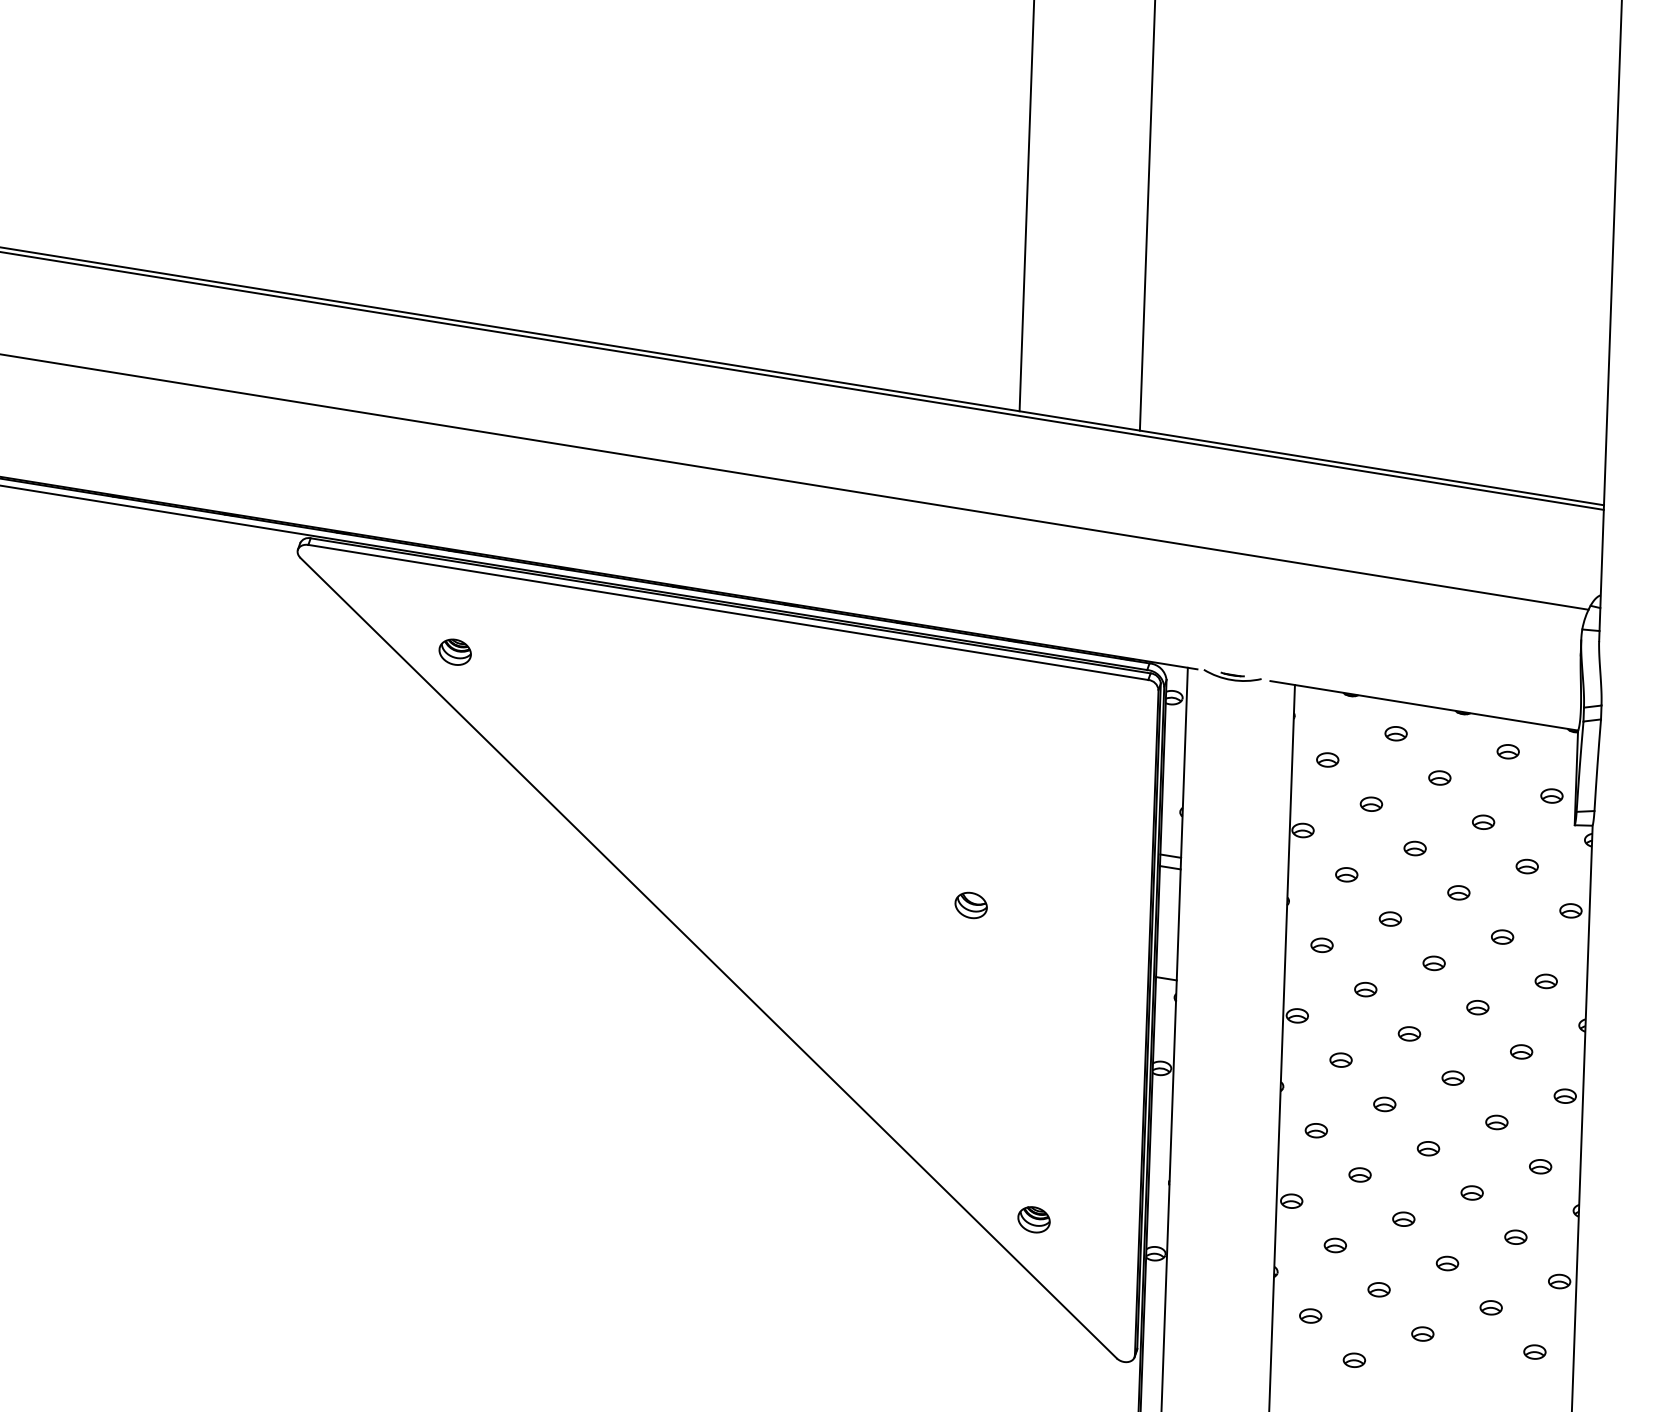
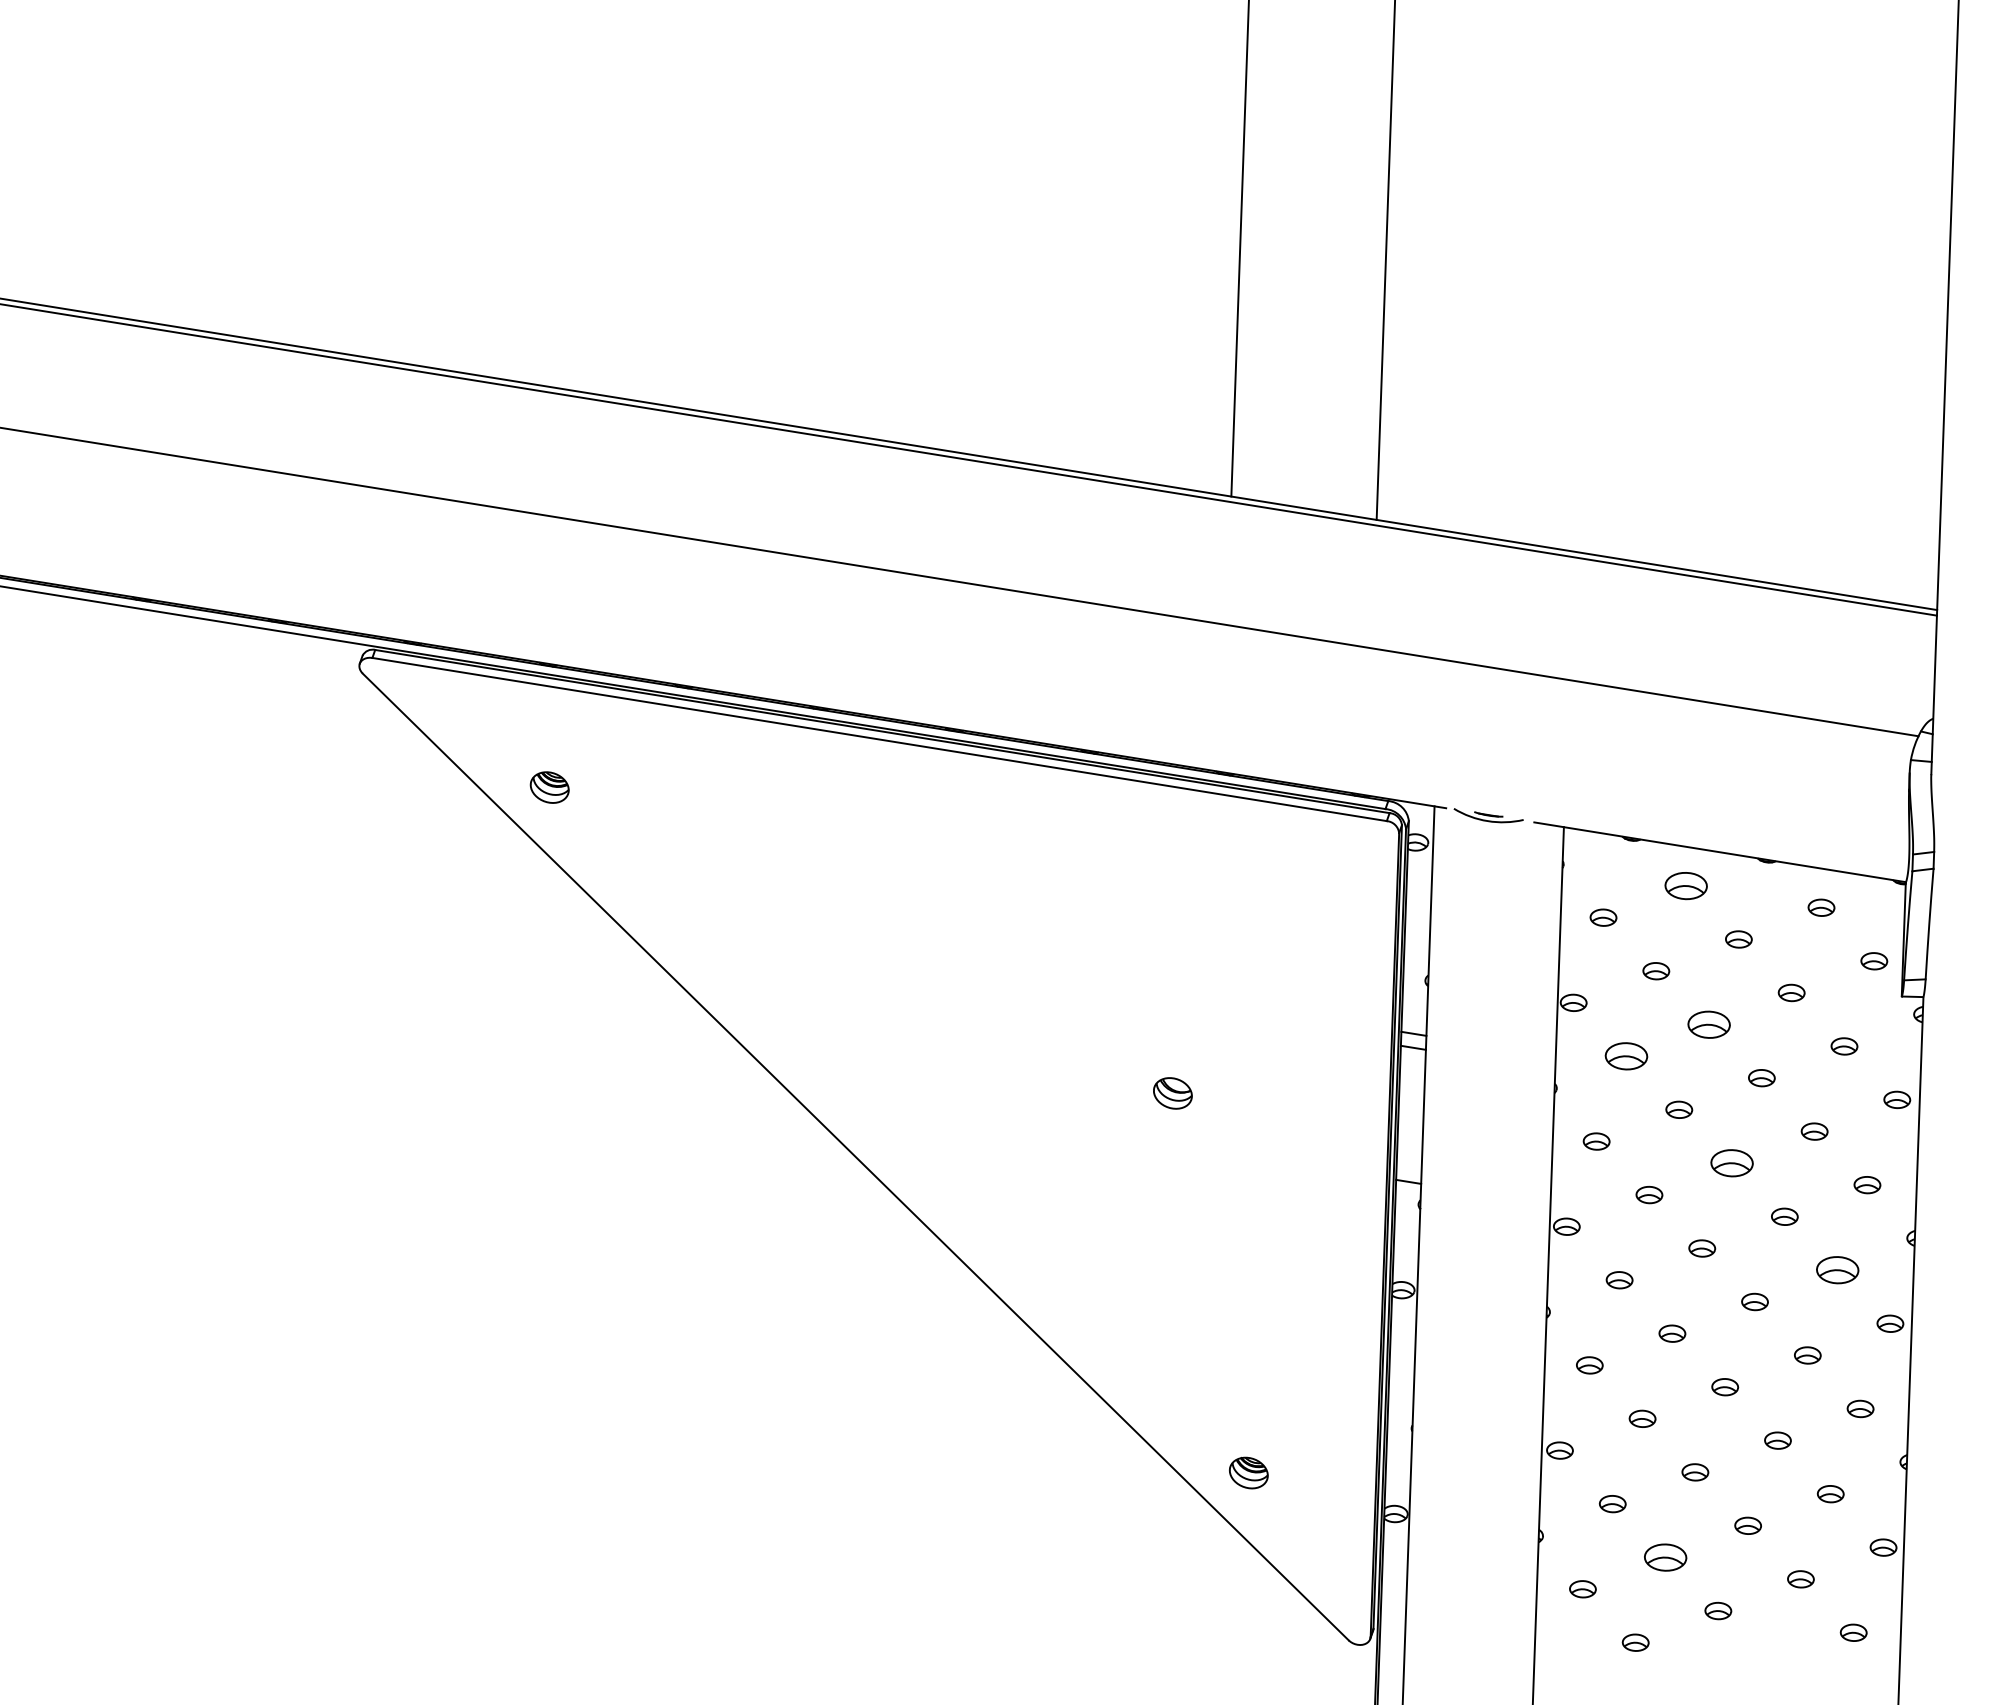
part: (1395, 733) -> (1685, 885), size x1.6
part: (1414, 848) -> (1708, 1024), size x1.6
part: (1346, 874) -> (1626, 1056), size x1.6
part: (1433, 963) -> (1731, 1163), size x1.6
part: (1521, 1052) -> (1837, 1270), size x1.6
part: (1379, 1289) -> (1665, 1557), size x1.6

